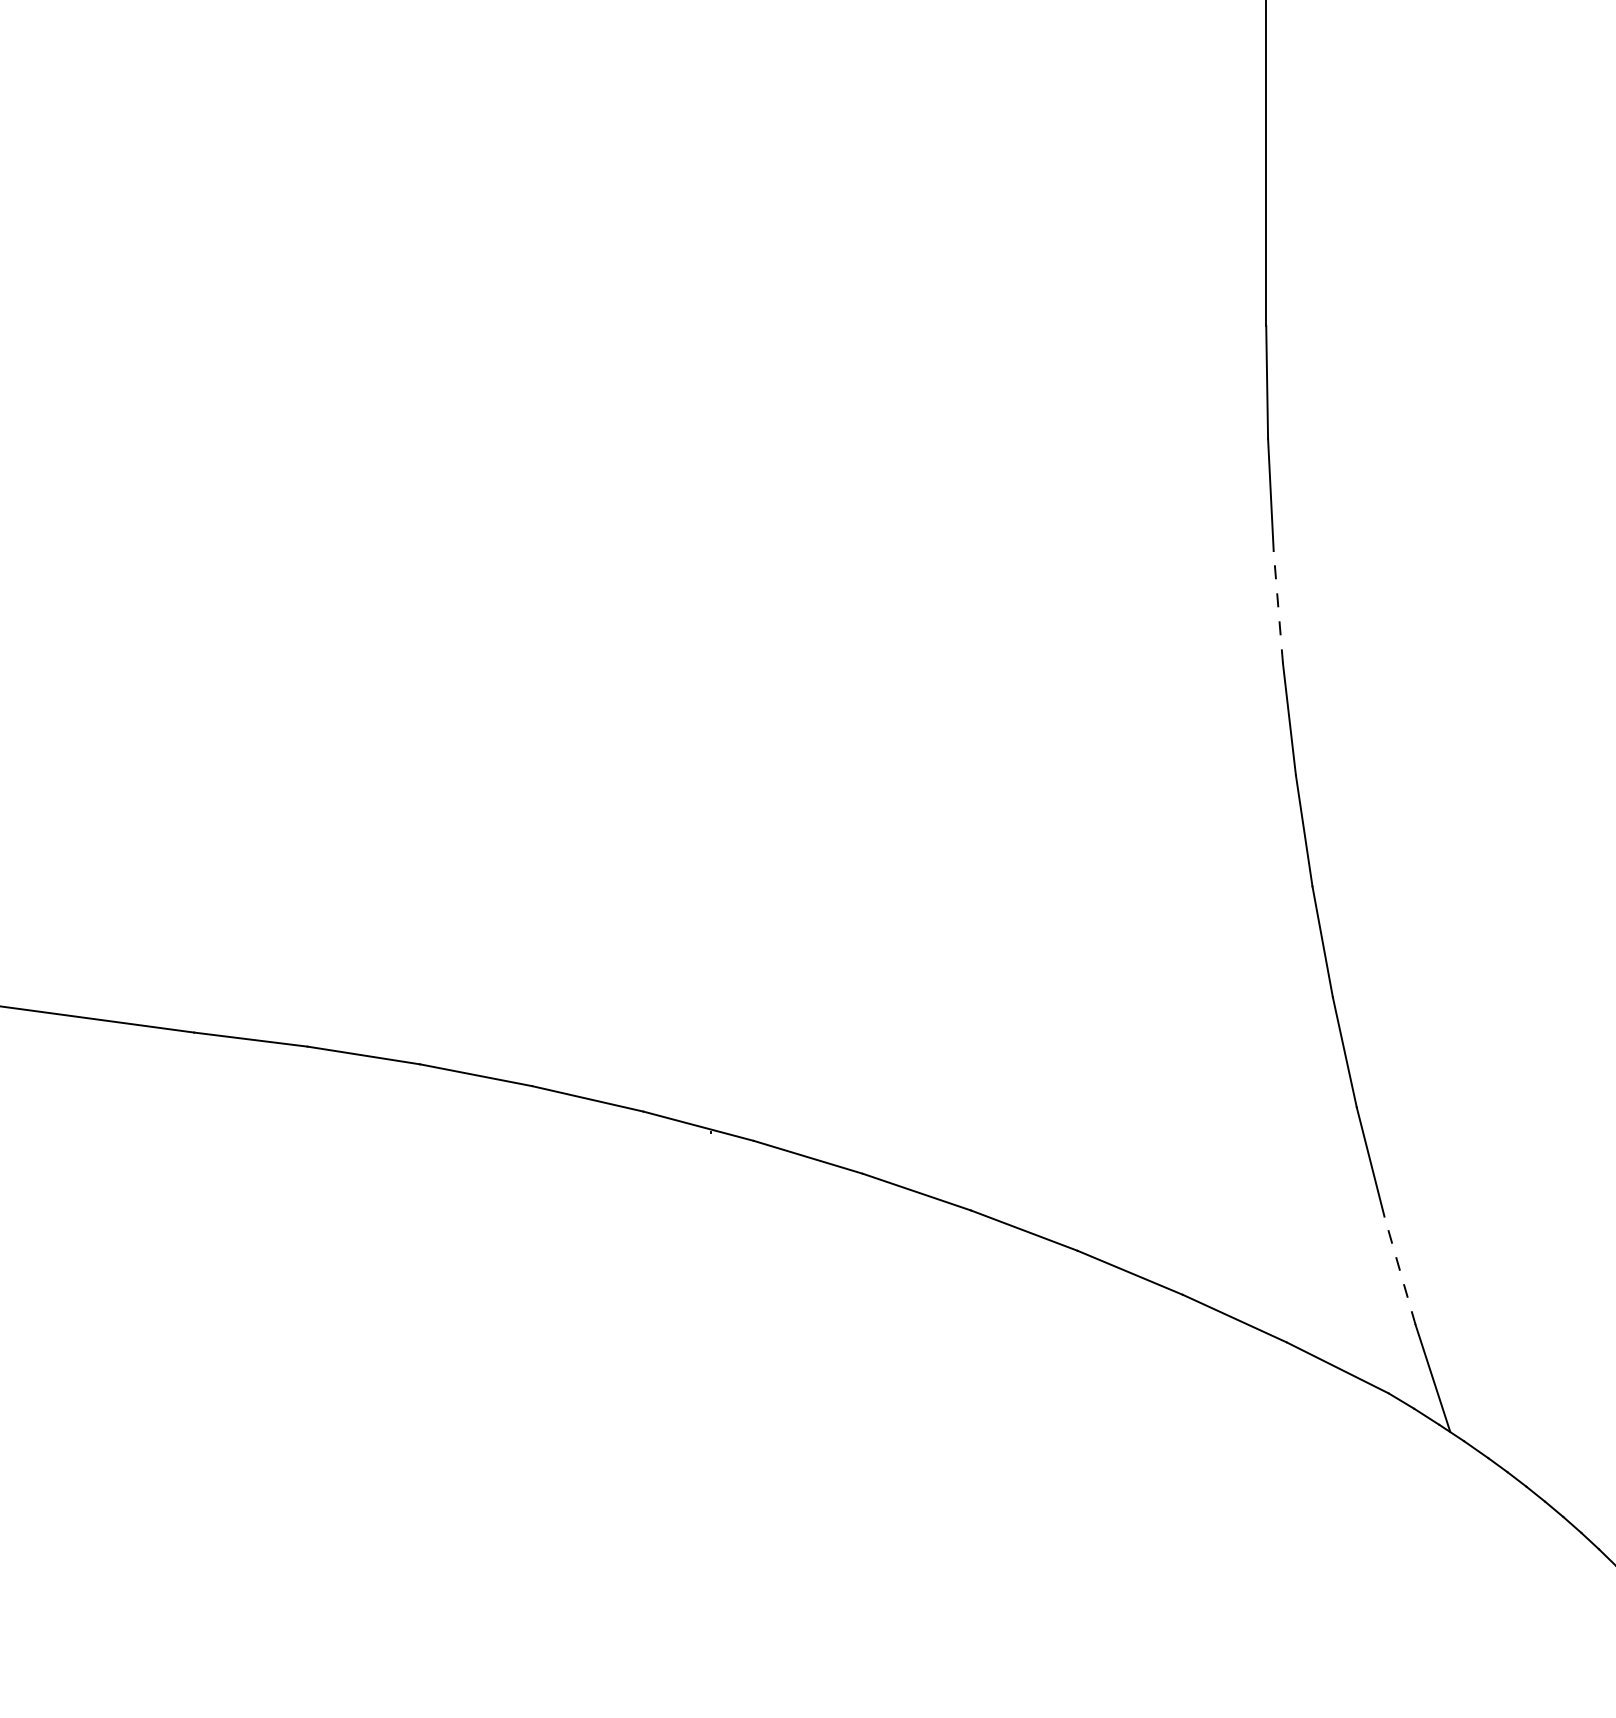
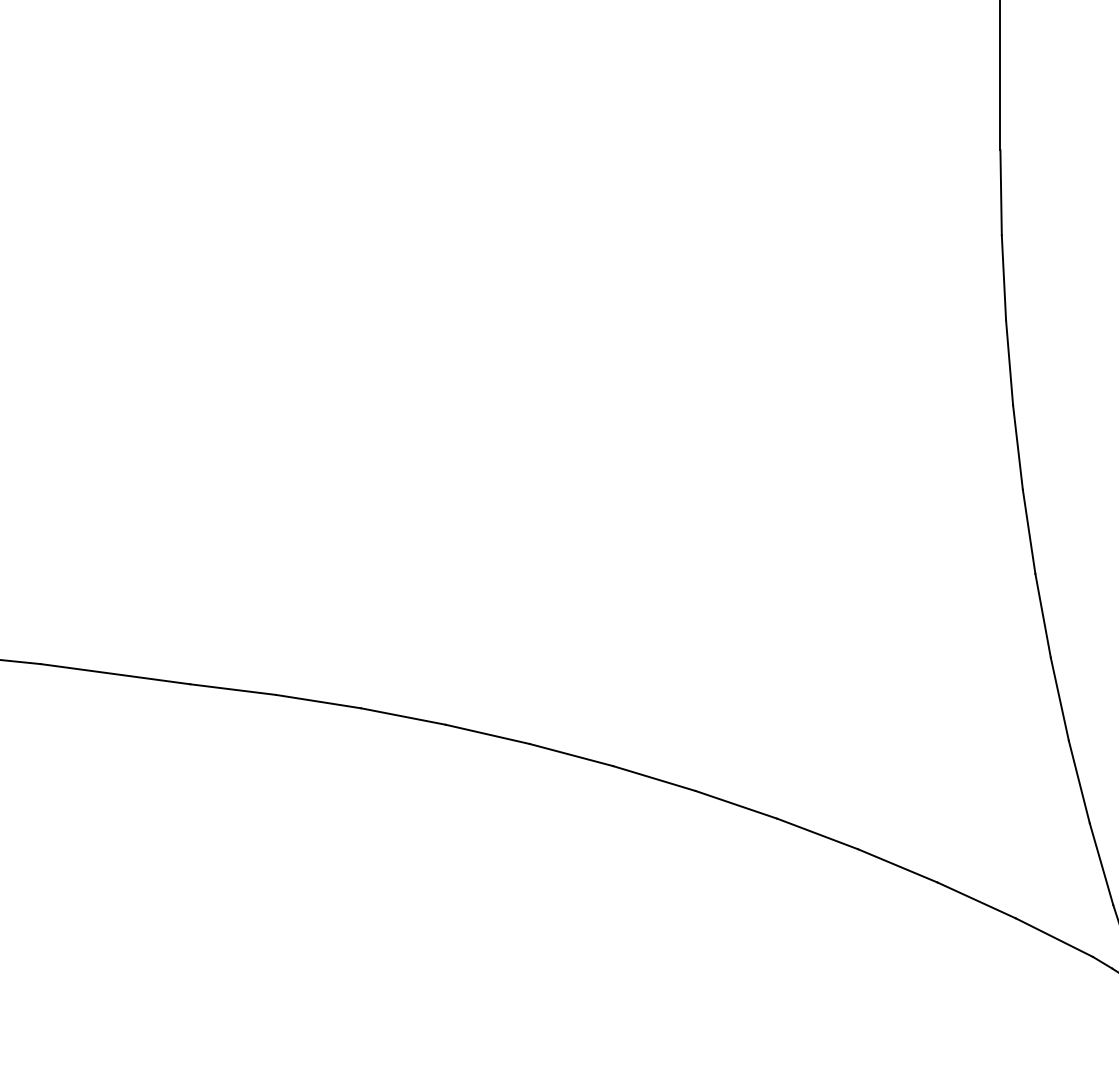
line: (1278, 606) -> (1009, 362), dashed -> solid
line: (1399, 1270) -> (1101, 864), dashed -> solid

